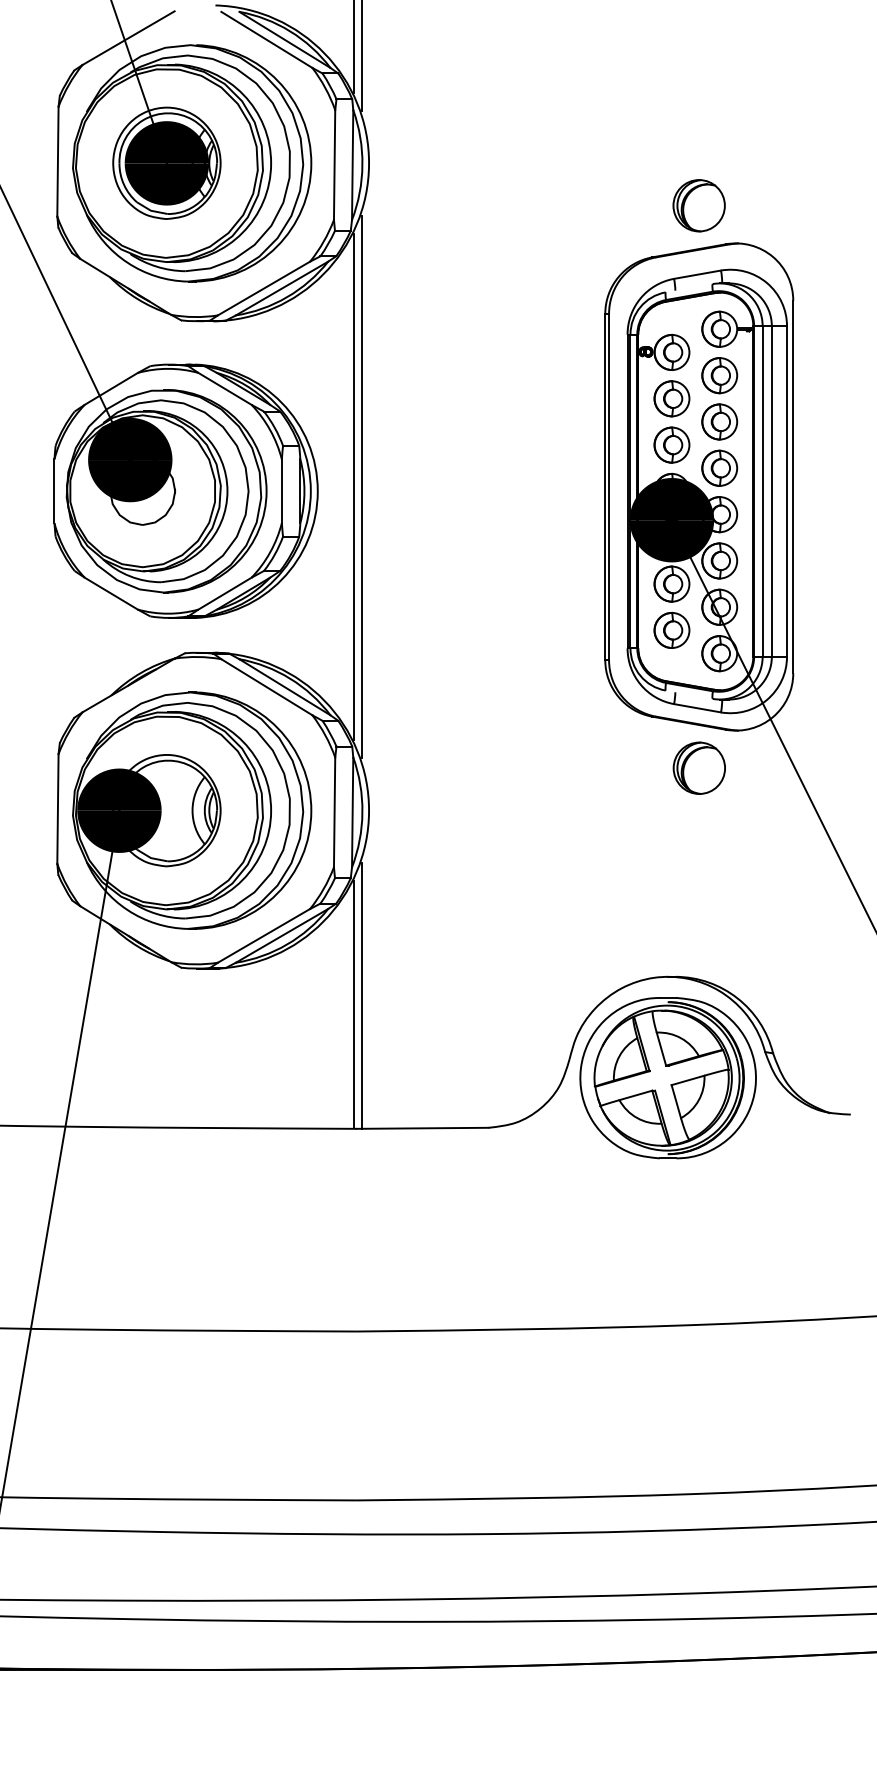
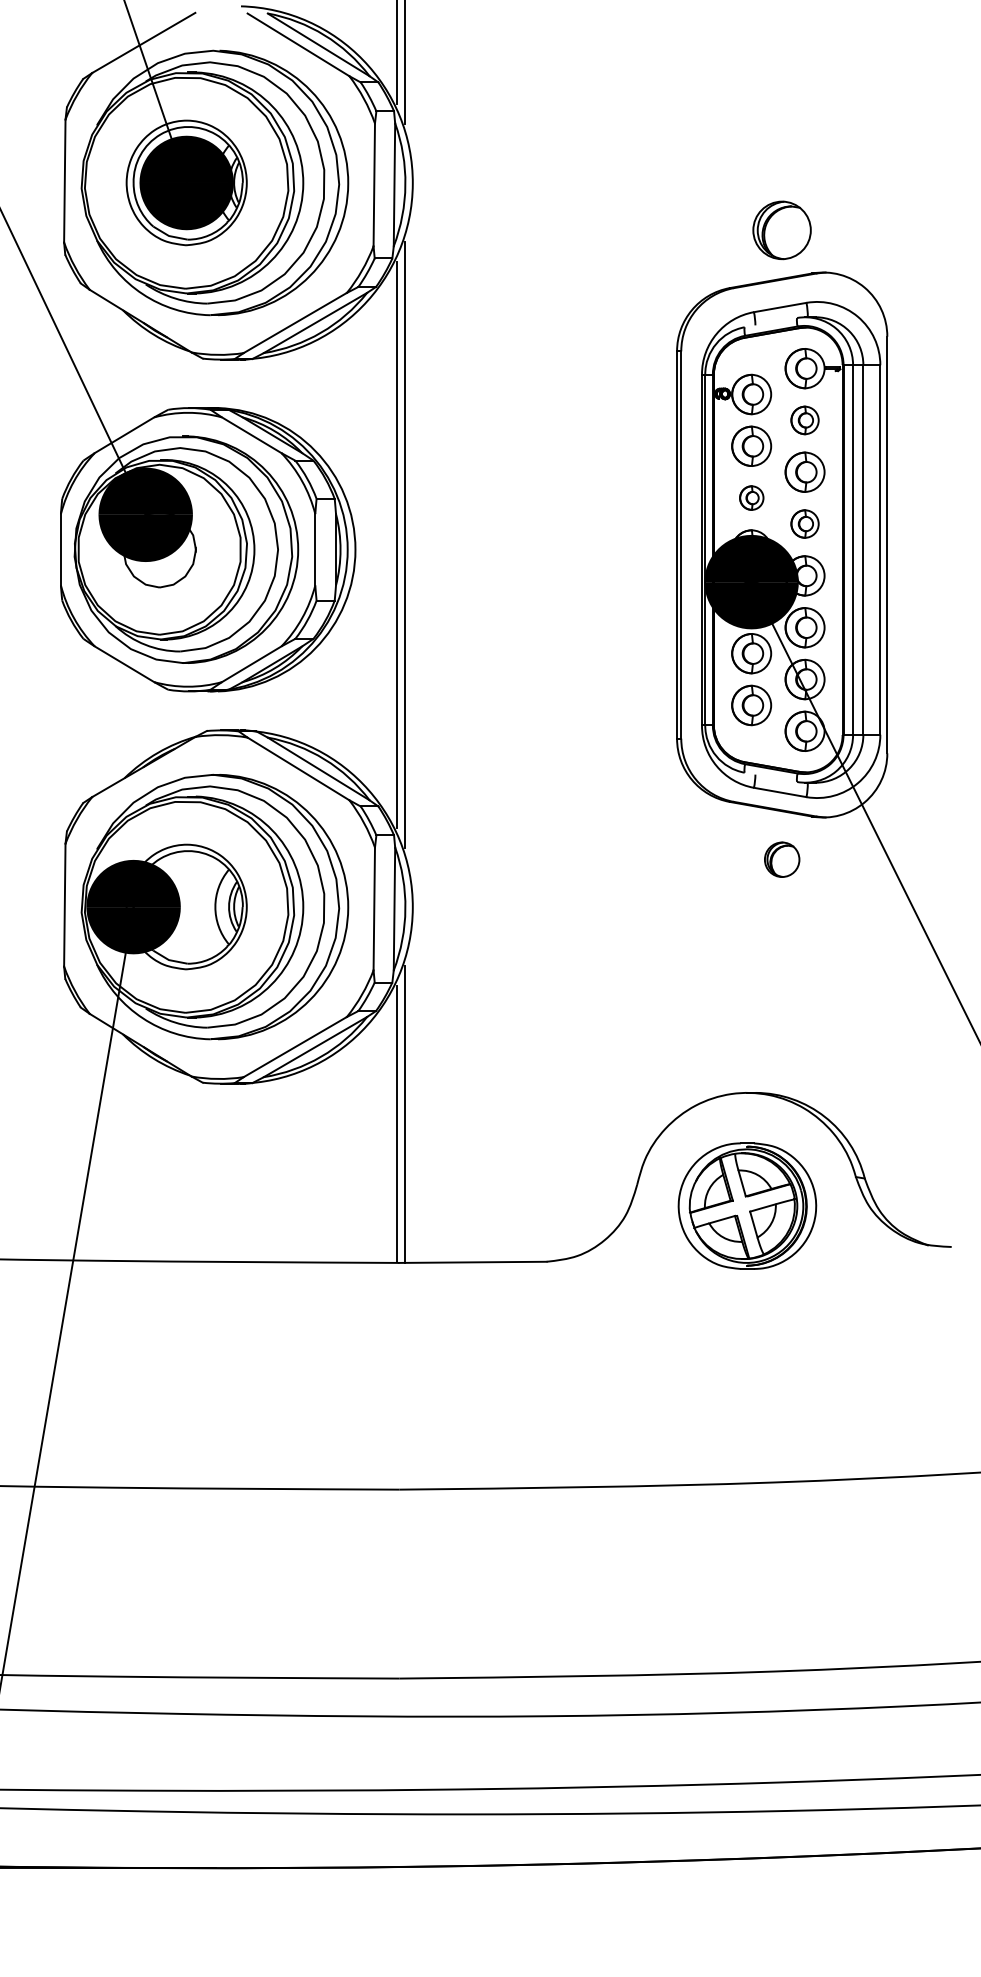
part: (719, 375) -> (804, 420), size x0.7
part: (671, 444) -> (751, 497), size x0.6
part: (719, 467) -> (804, 523), size x0.7
part: (698, 768) -> (781, 859), size x0.6
part: (668, 1077) -> (747, 1205), size x0.7

